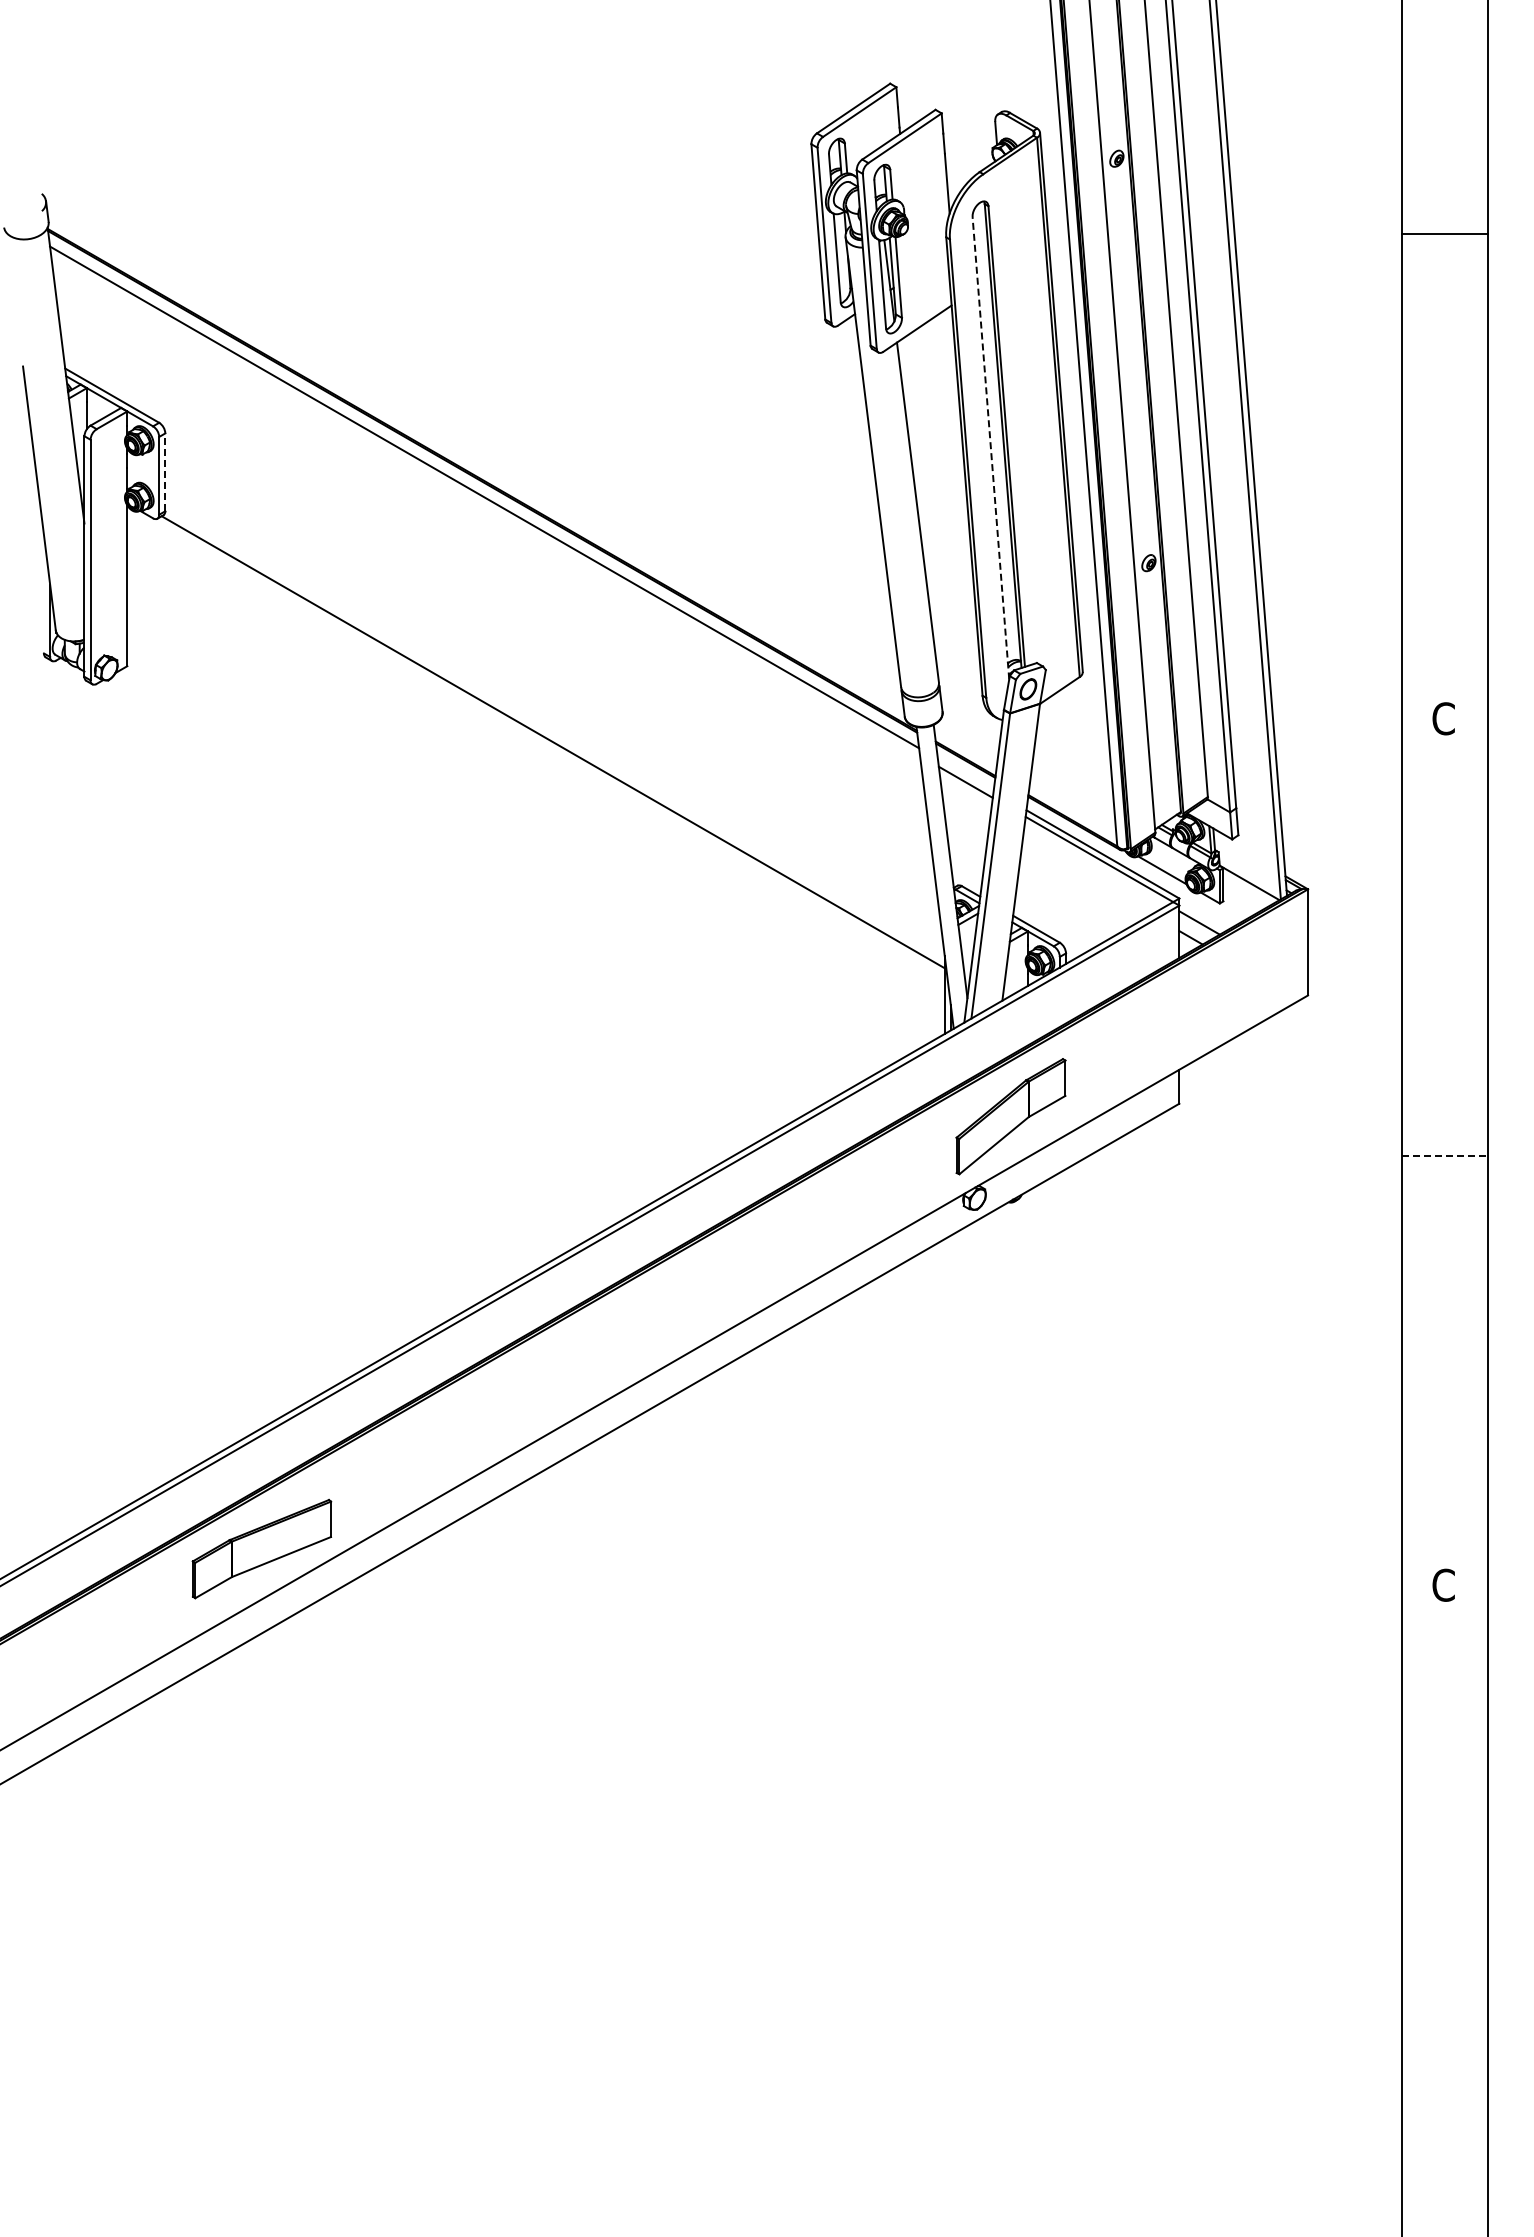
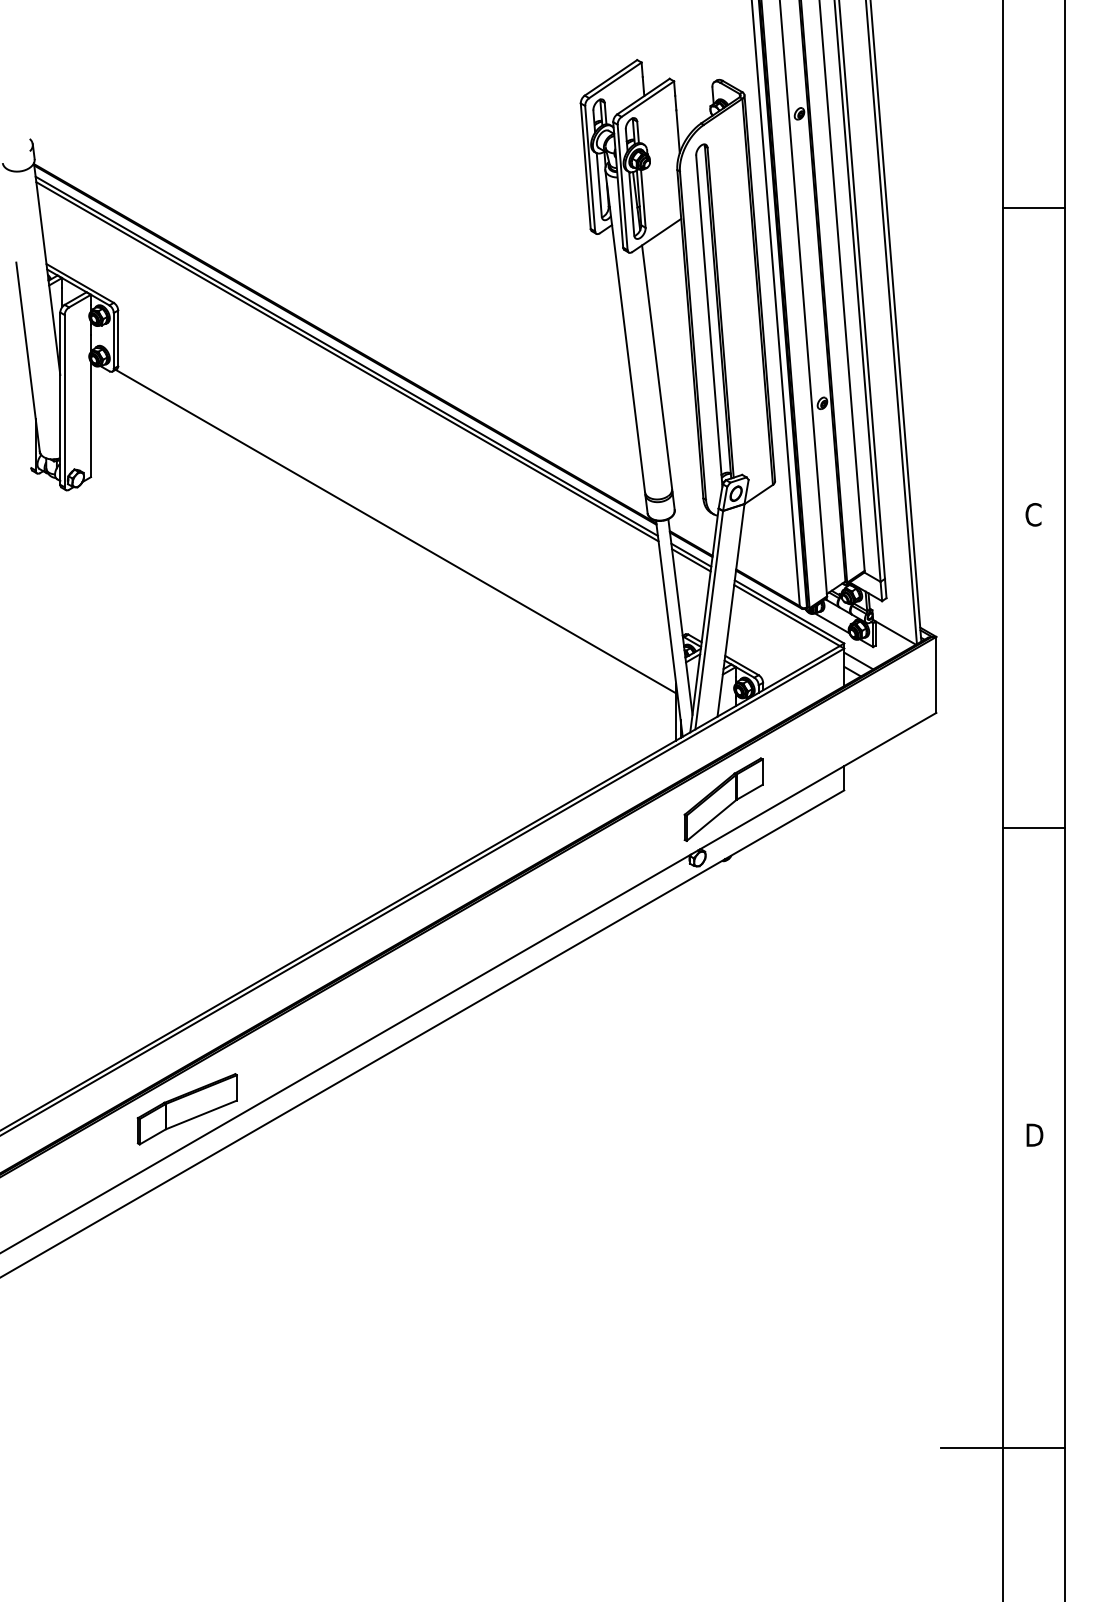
line: (1444, 233) -> (1034, 207), moved
line: (990, 448) -> (709, 321), dashed -> solid
line: (165, 472) -> (118, 338), dashed -> solid
line: (485, 504) -> (347, 361), added
line: (965, 775) -> (691, 555), added
line: (1445, 1156) -> (1034, 828), dashed -> solid
text: (1444, 1584) -> (1034, 1134), C -> D
line: (1401, 2022) -> (1003, 1448), added

